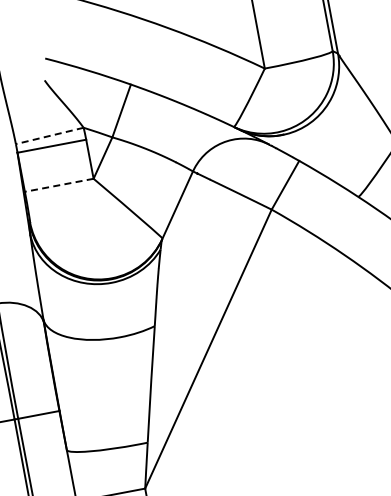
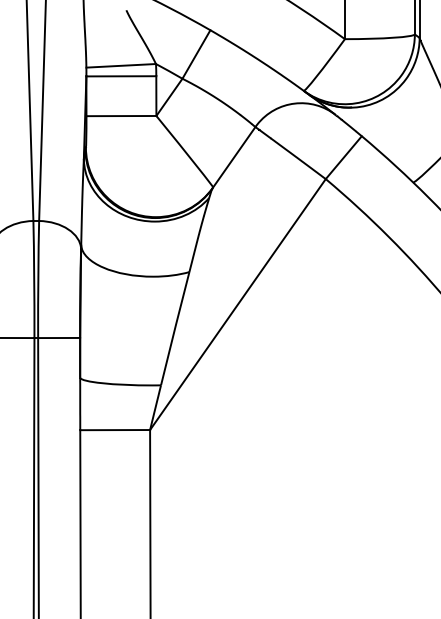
line: (50, 135) -> (121, 65), dashed -> solid
line: (59, 185) -> (121, 116), dashed -> solid

